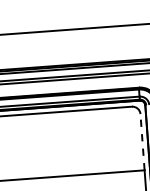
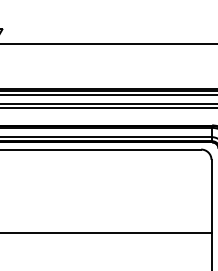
line: (142, 142) -> (211, 196), dashed -> solid

